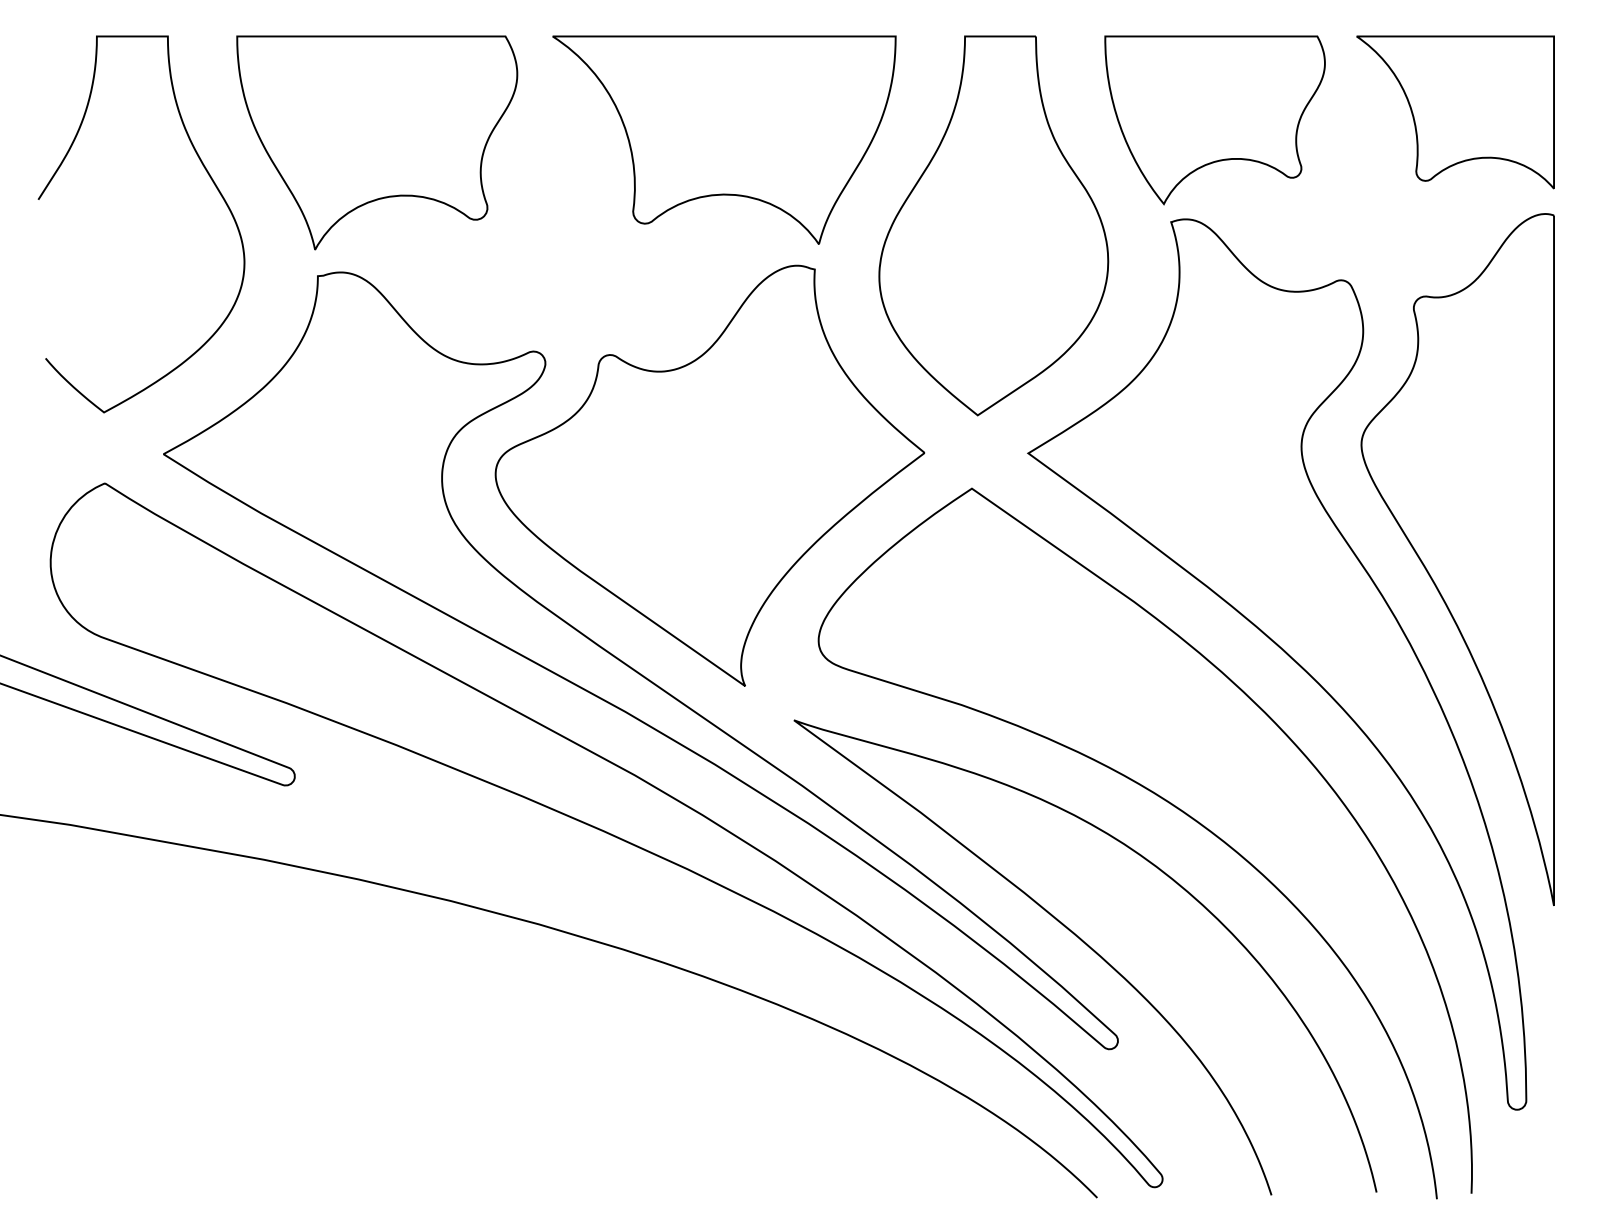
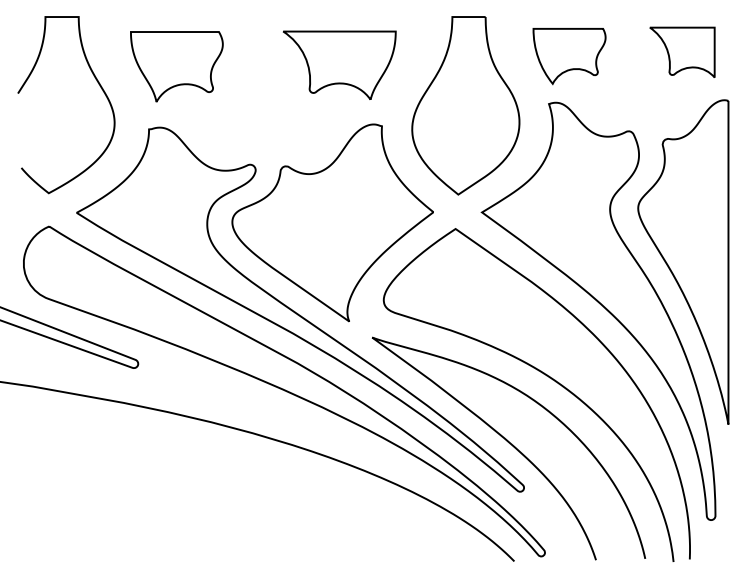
part: (1455, 112) -> (682, 52), size x0.7
part: (1214, 120) -> (569, 56), size x0.7
part: (724, 139) -> (339, 65), size x0.7
part: (376, 142) -> (176, 66), size x0.7

